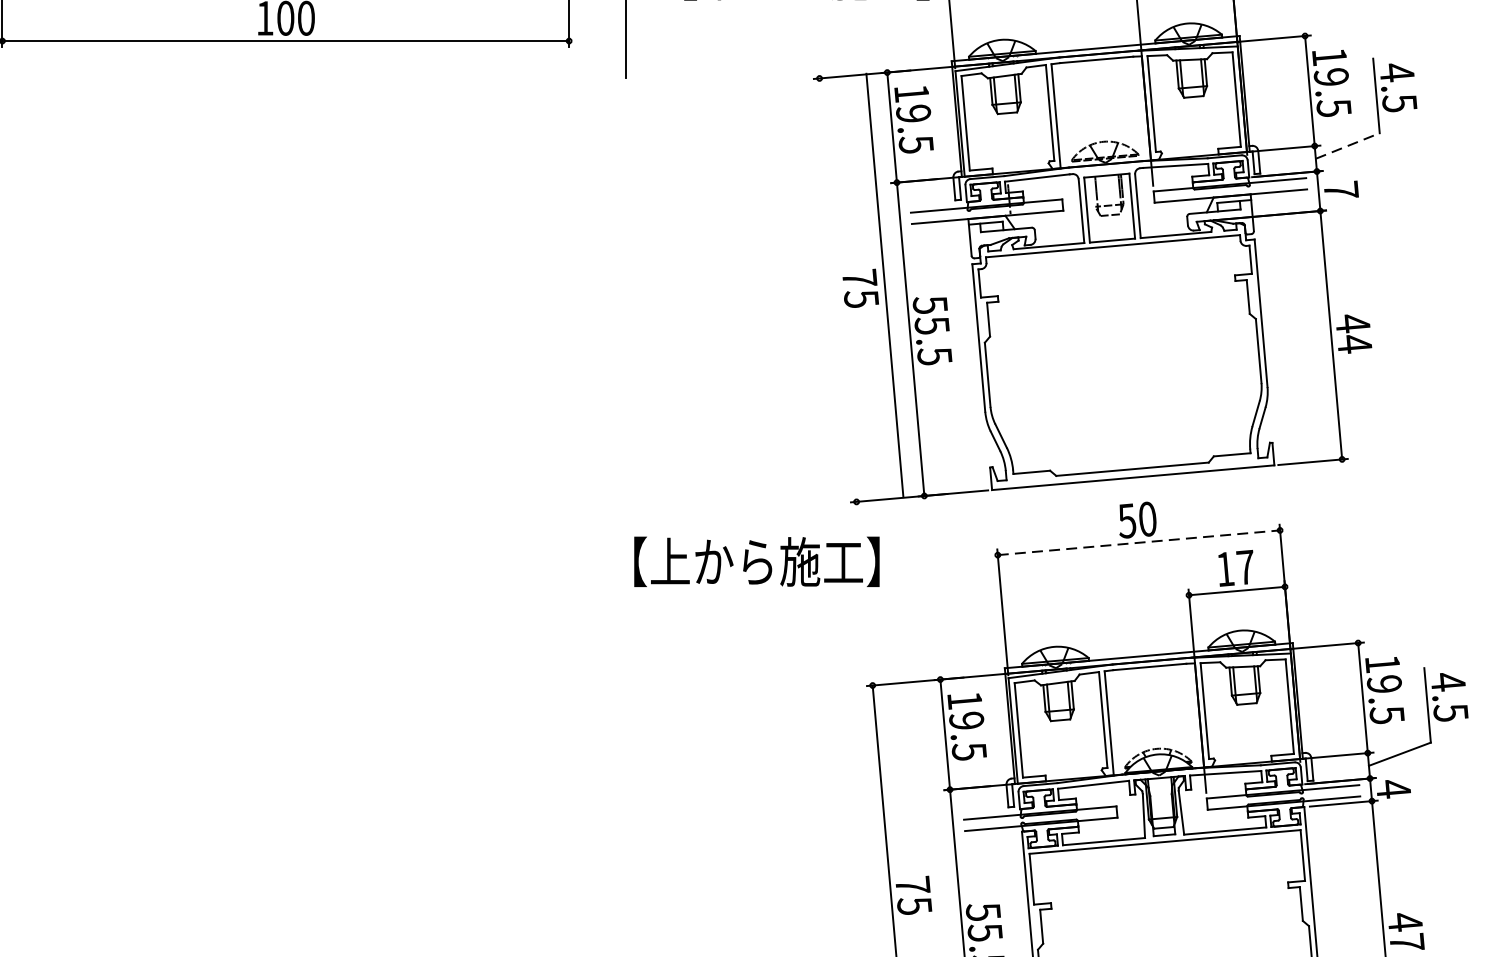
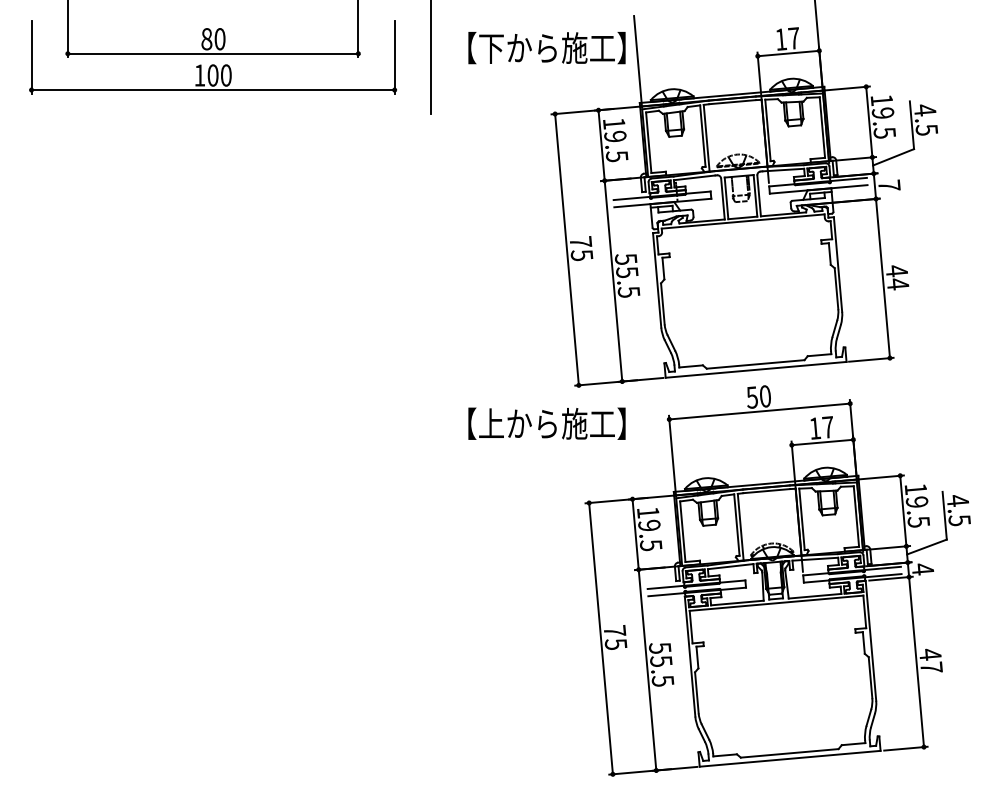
line: (1349, 146) -> (894, 157), dashed -> solid
line: (884, 285) -> (566, 249), moved
line: (1138, 542) -> (759, 411), dashed -> solid
text: (756, 561) -> (546, 423), moved

